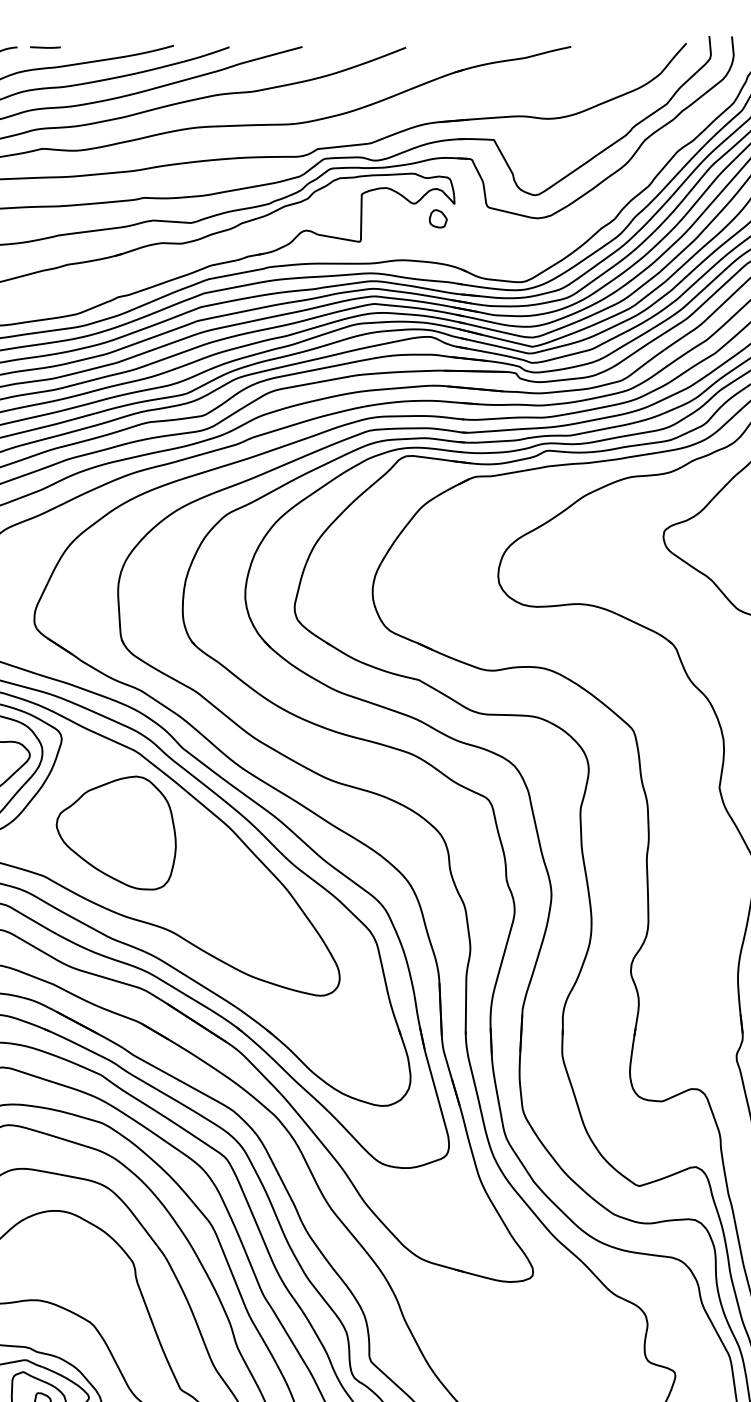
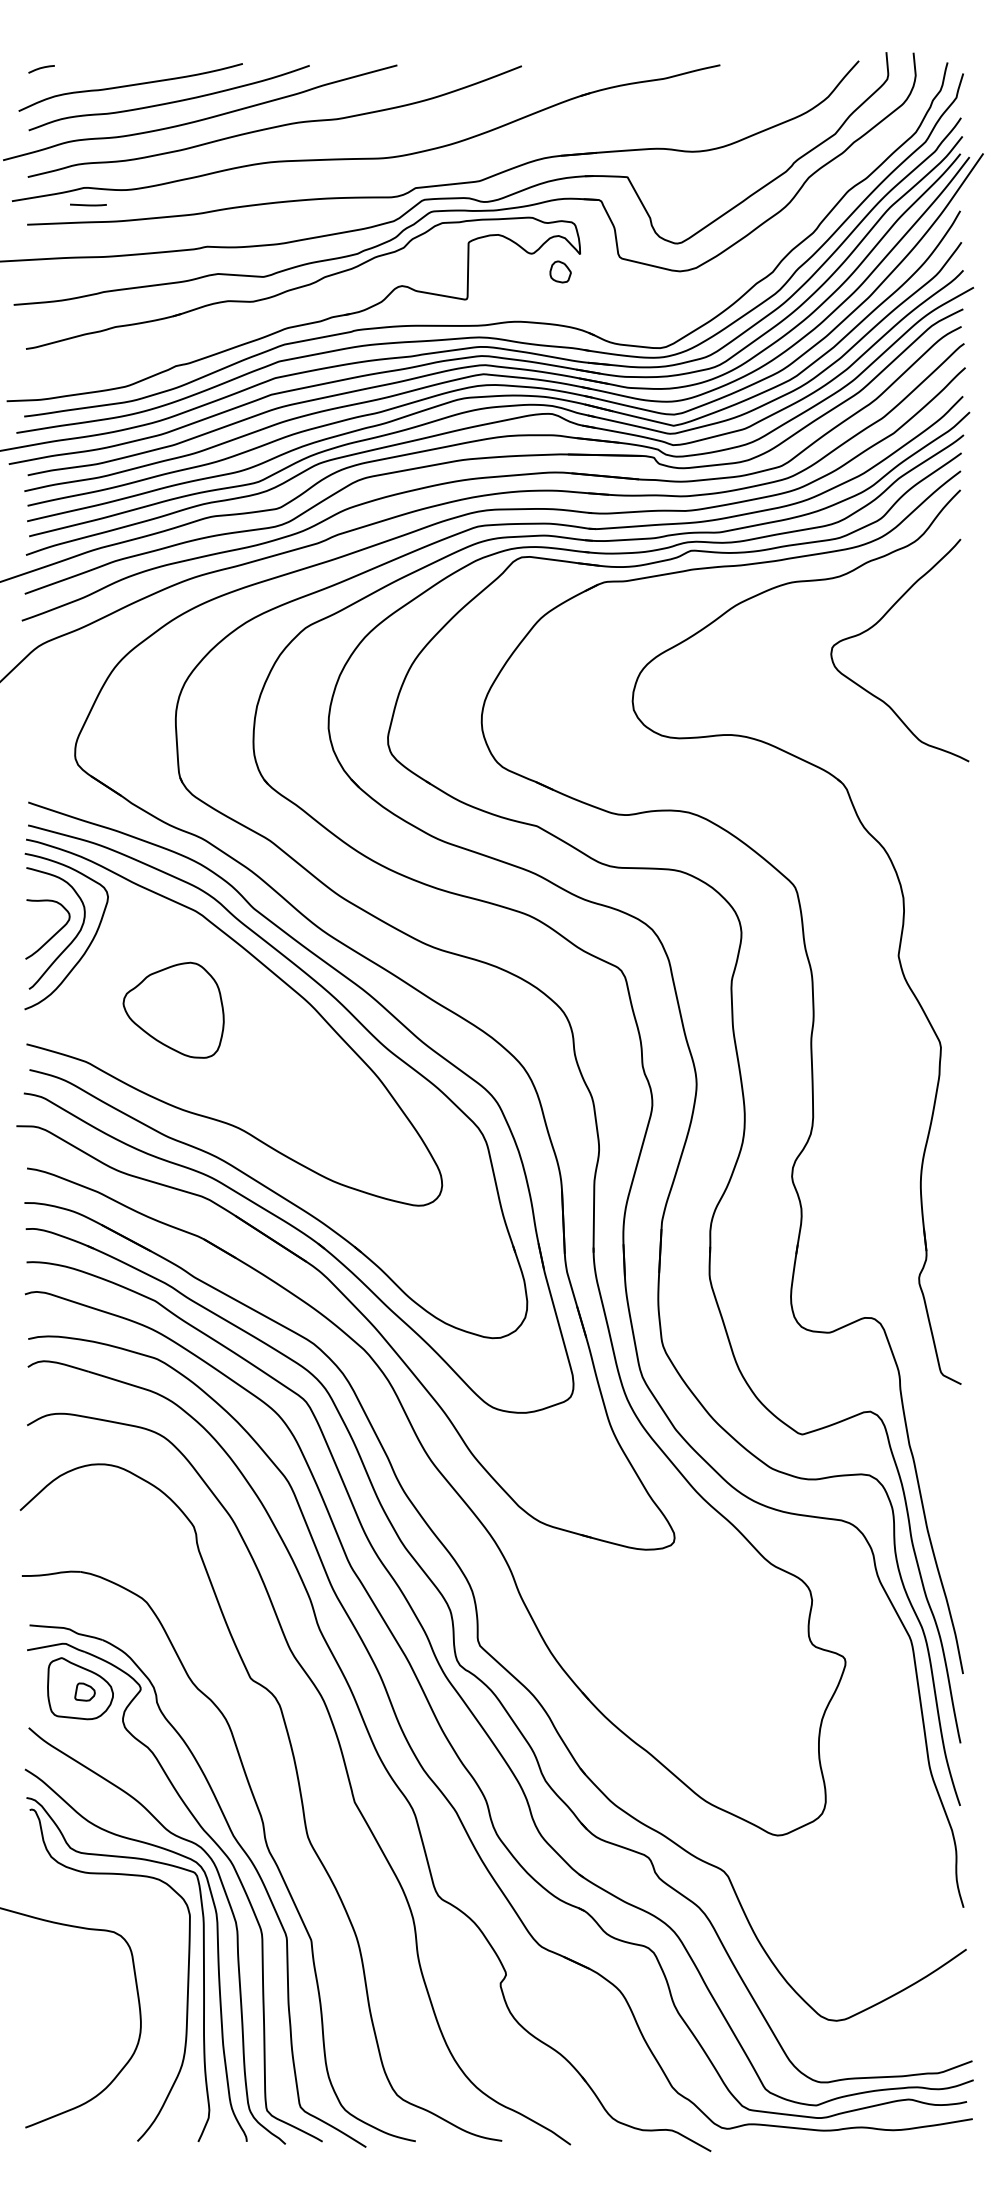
line: (45, 47) -> (88, 204), moved
part: (116, 833) -> (173, 1010), size x0.7

